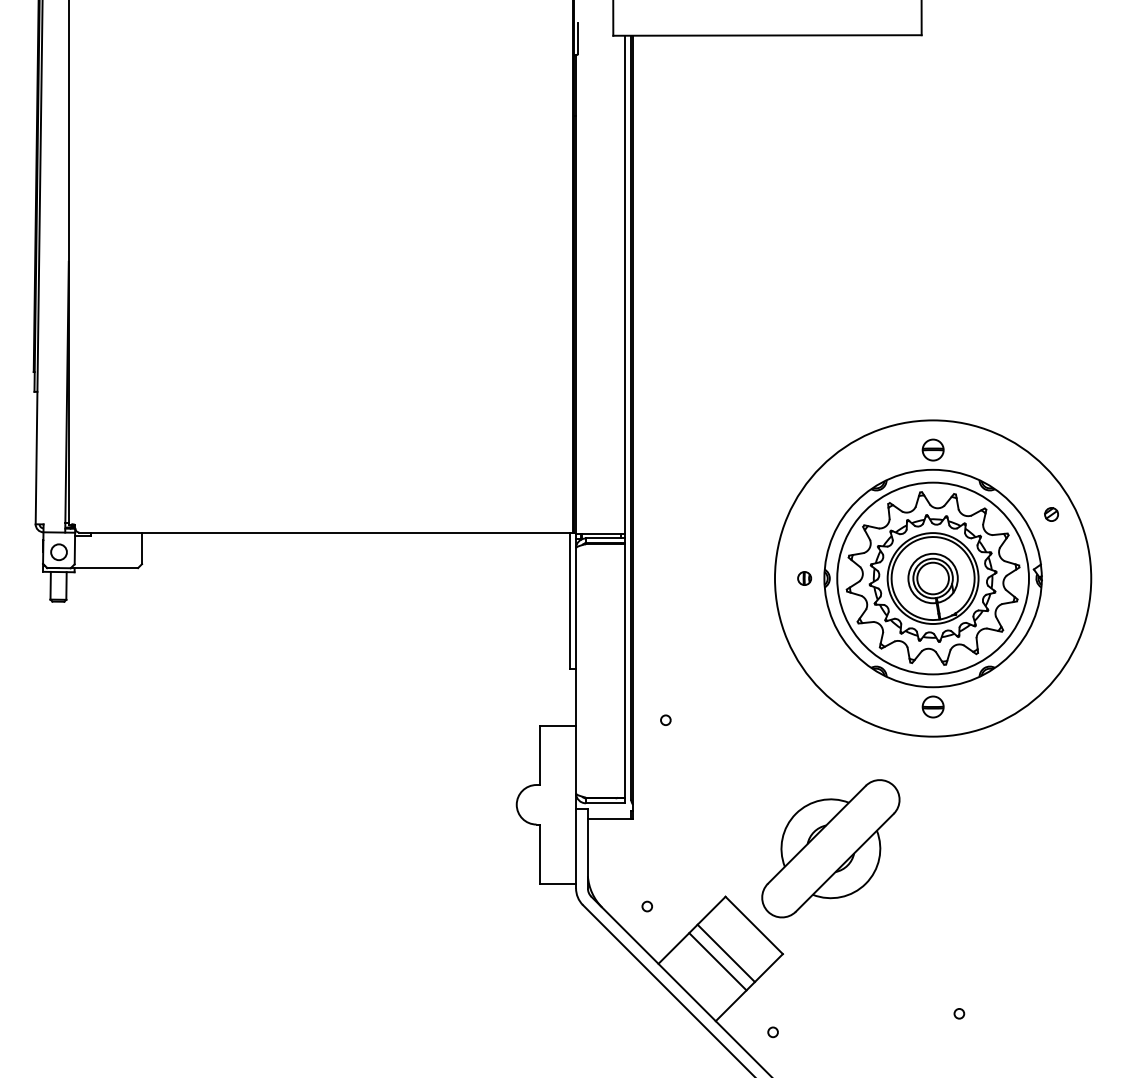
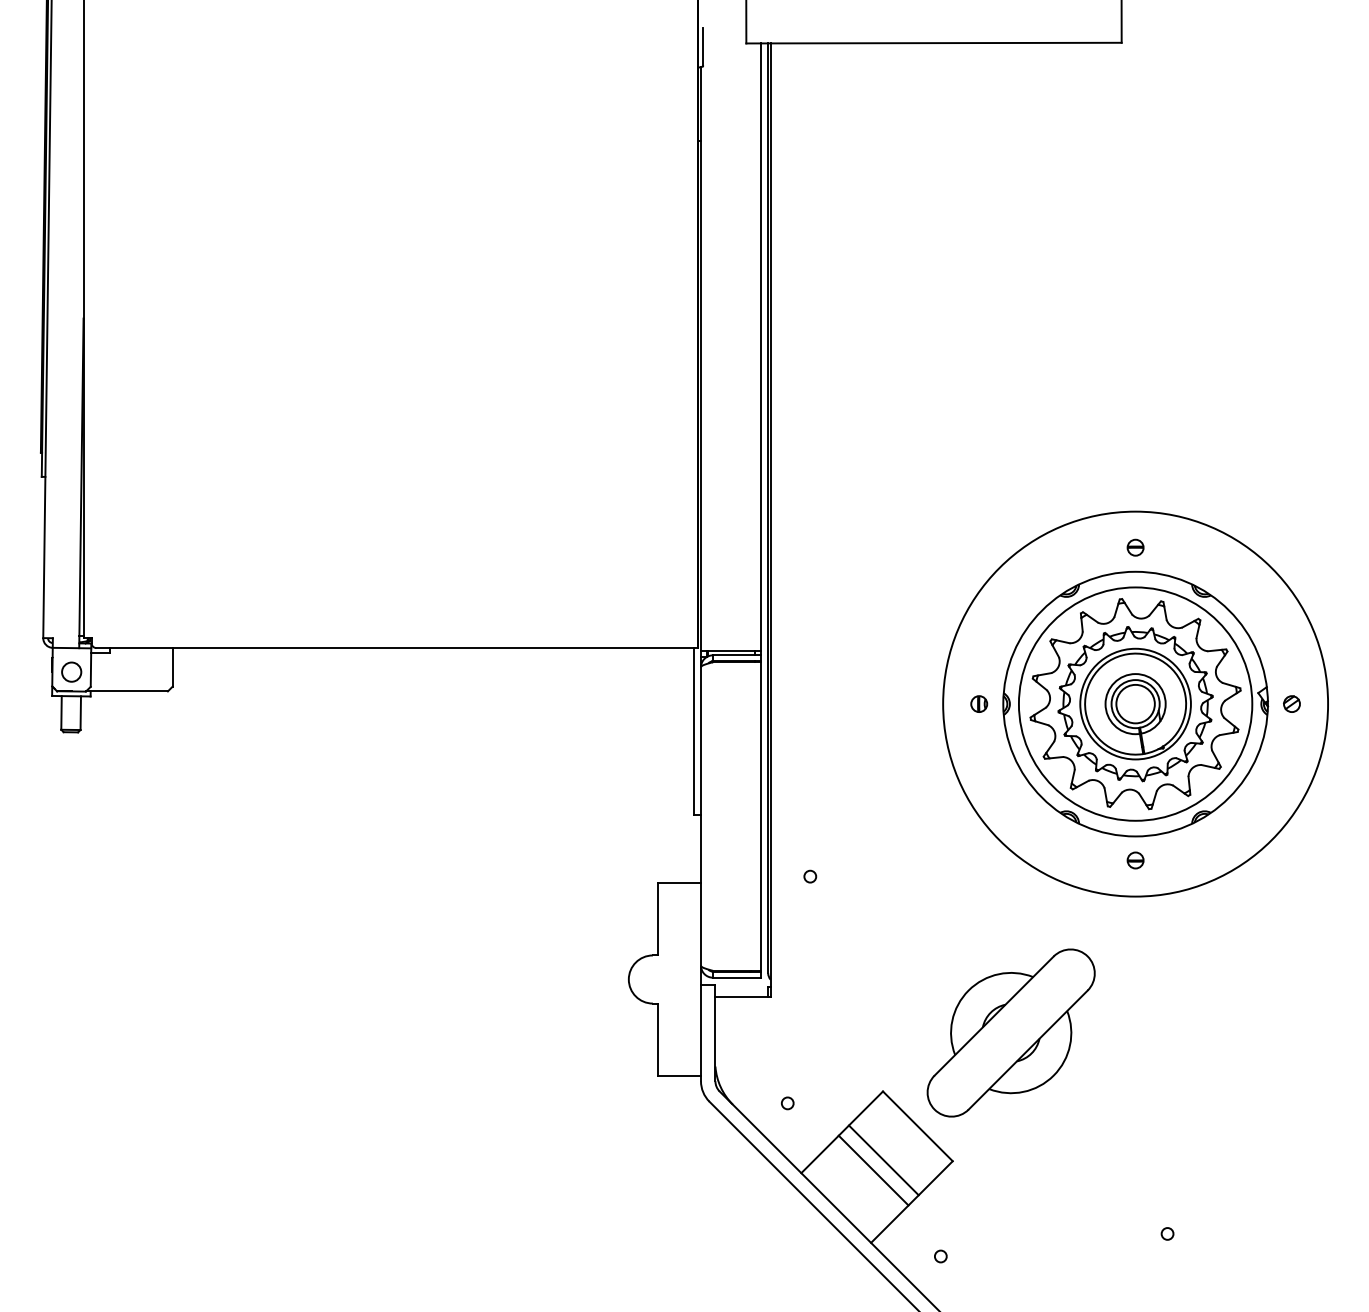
part: (932, 449) -> (1134, 547), size x0.62
part: (1051, 514) -> (1291, 704), moved
part: (932, 706) -> (1134, 859), size x0.62

